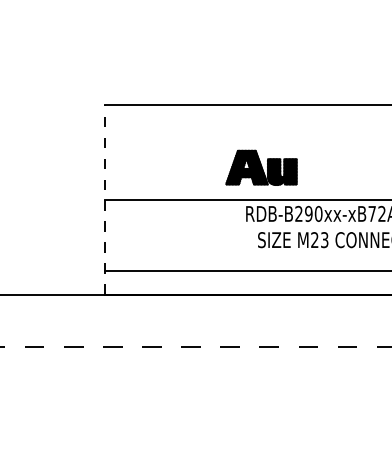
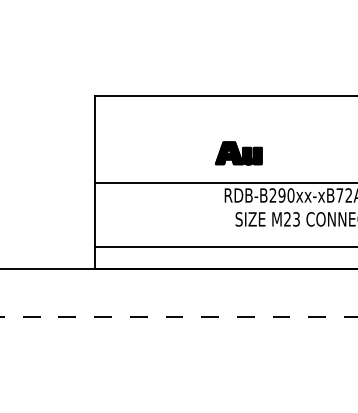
part: (261, 167) -> (238, 153), size x0.71
line: (104, 199) -> (95, 182), dashed -> solid

